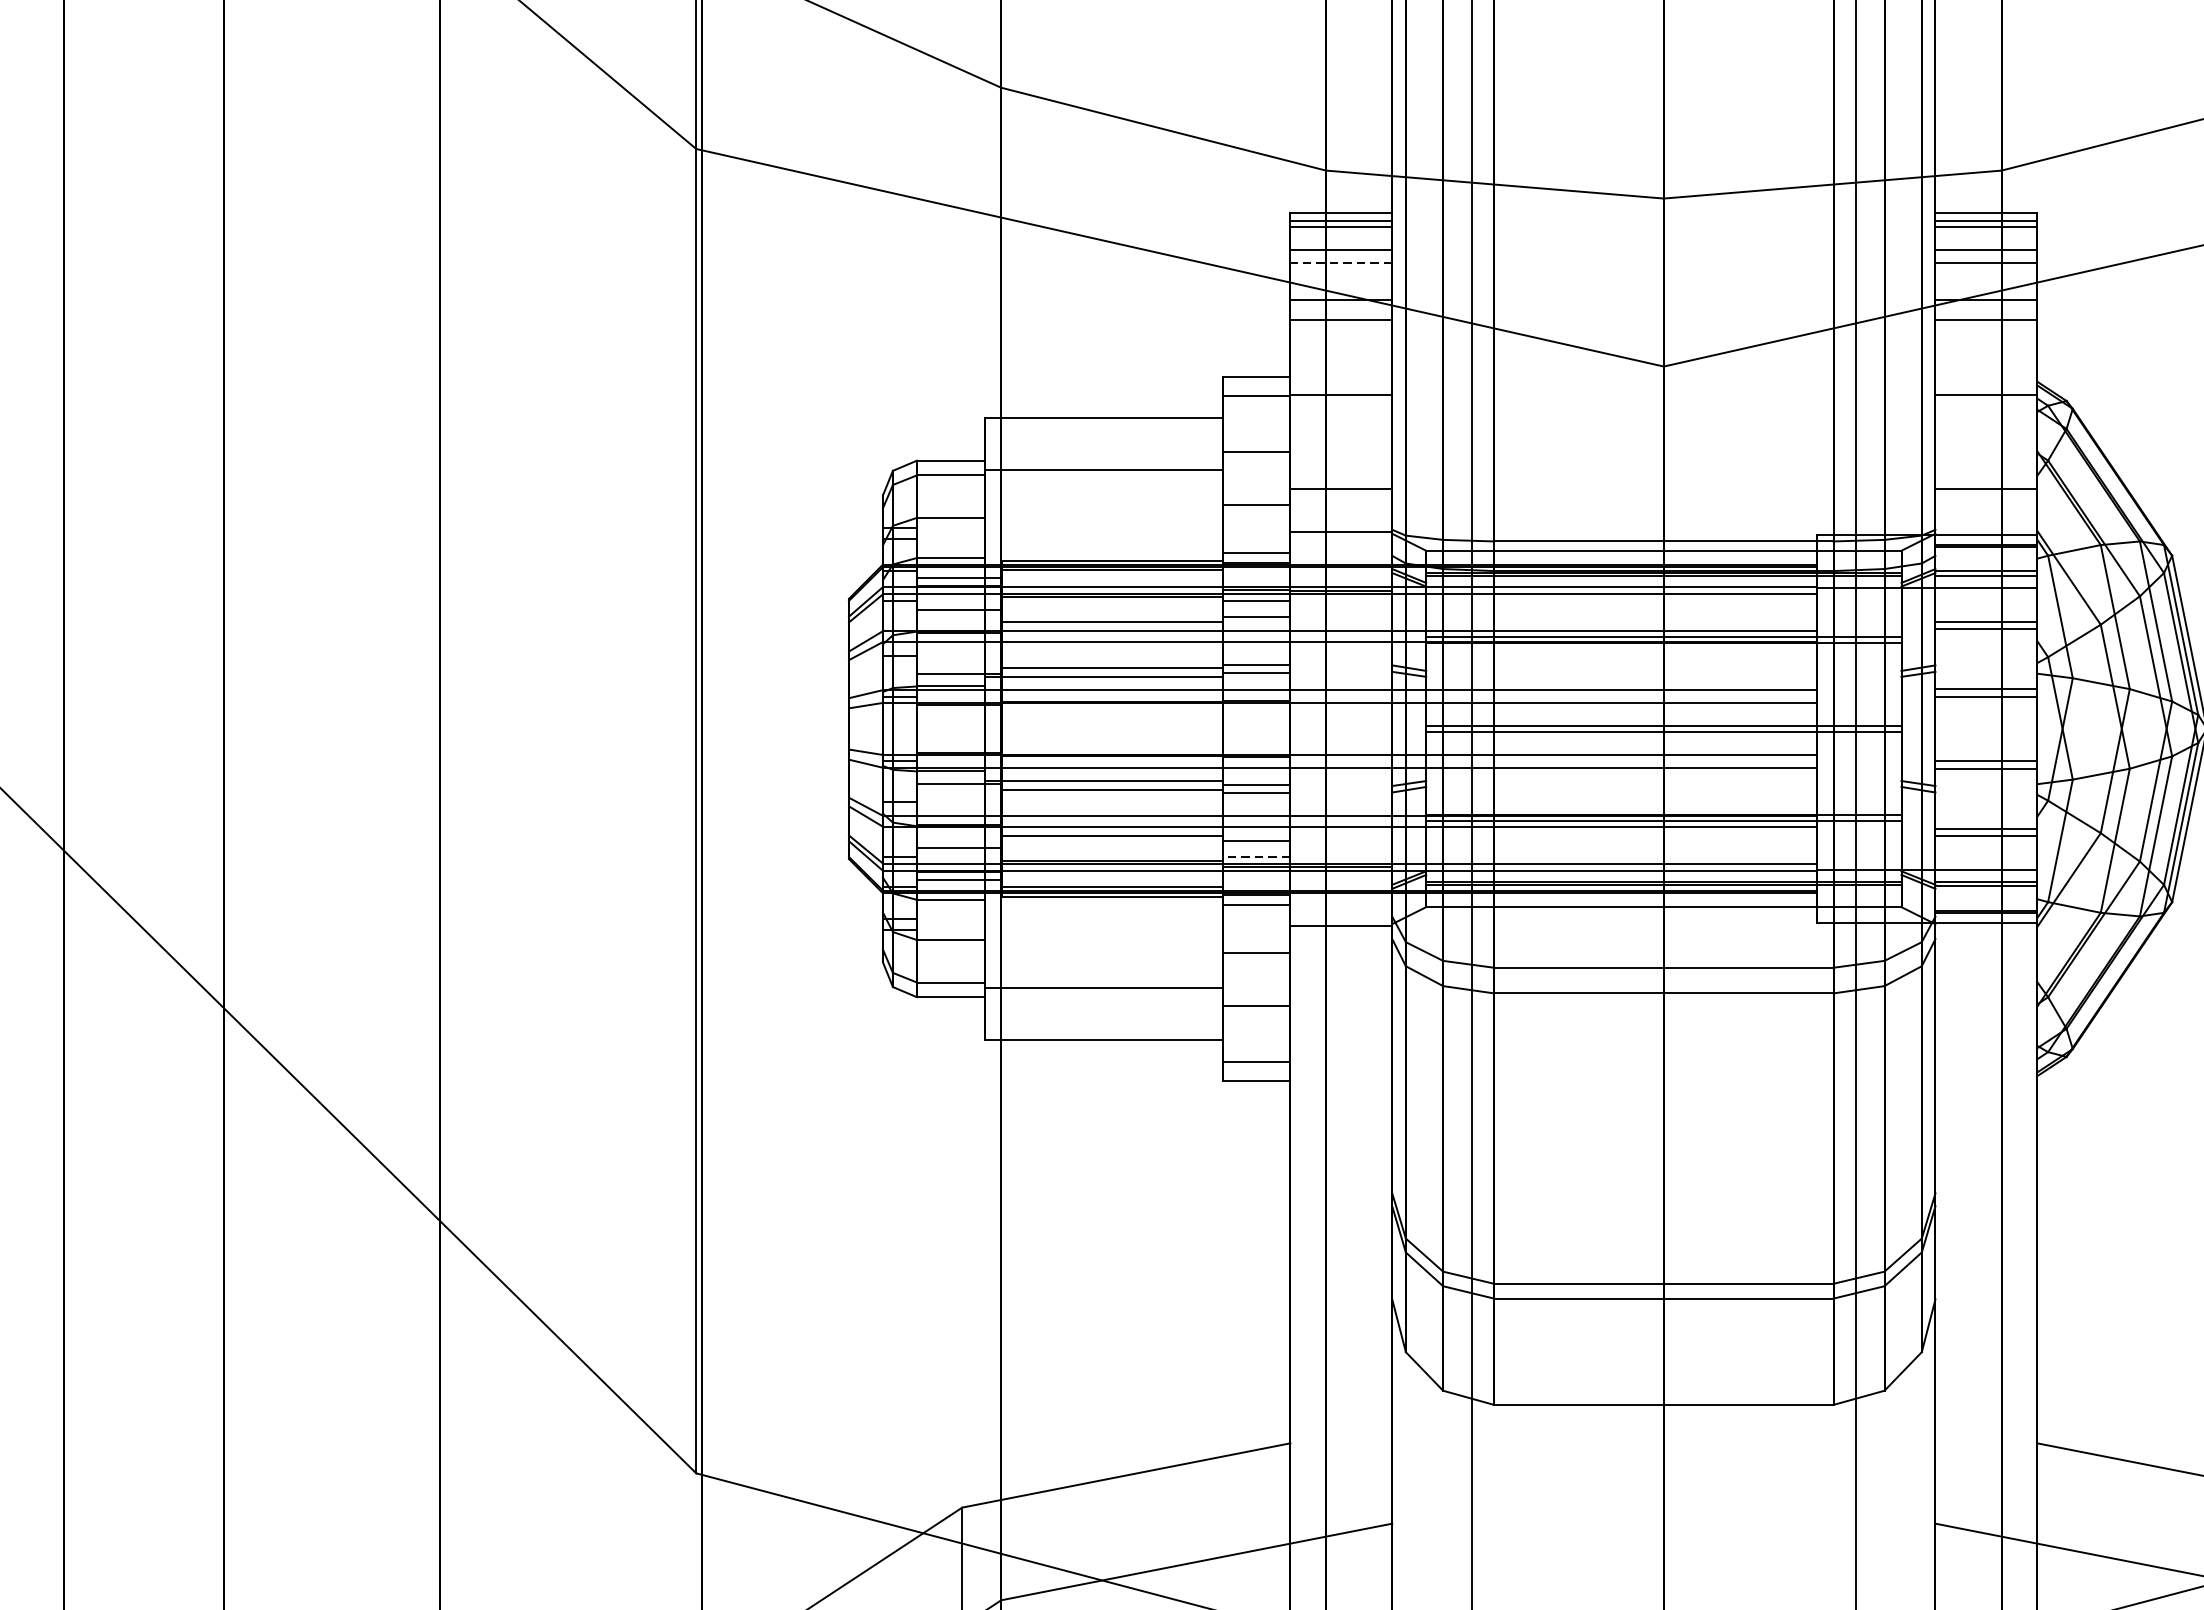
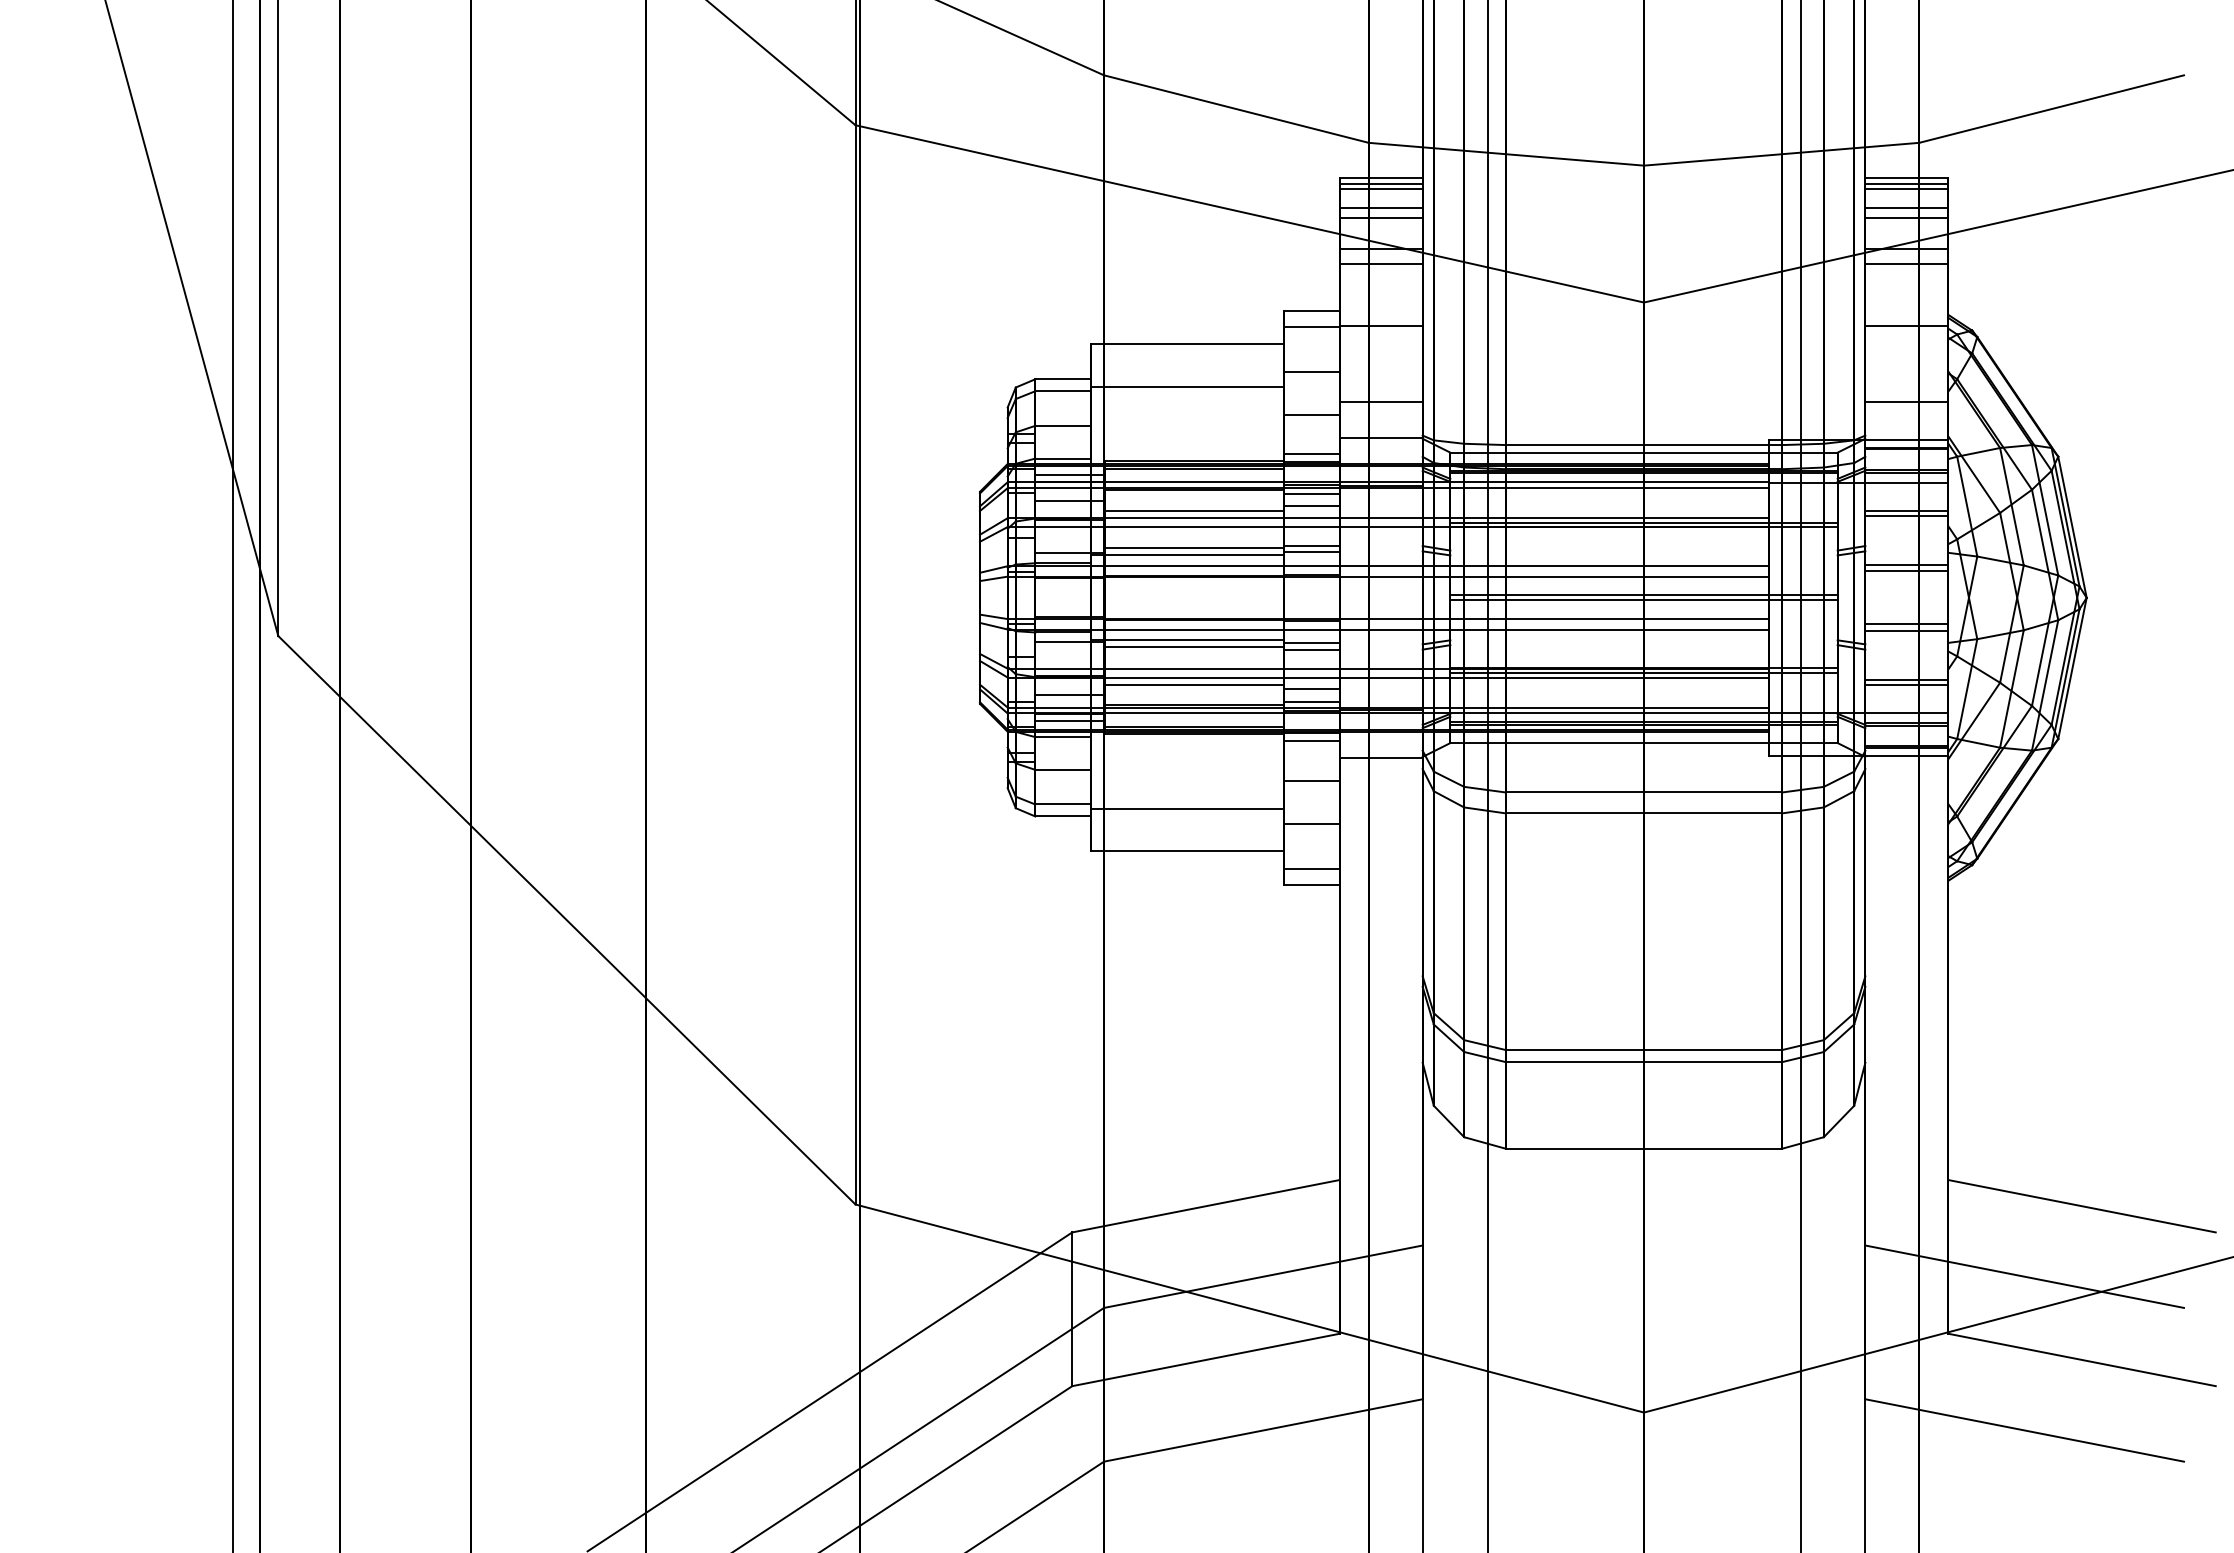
line: (1341, 263) -> (1381, 218), dashed -> solid
line: (1257, 856) -> (1312, 701), dashed -> solid

